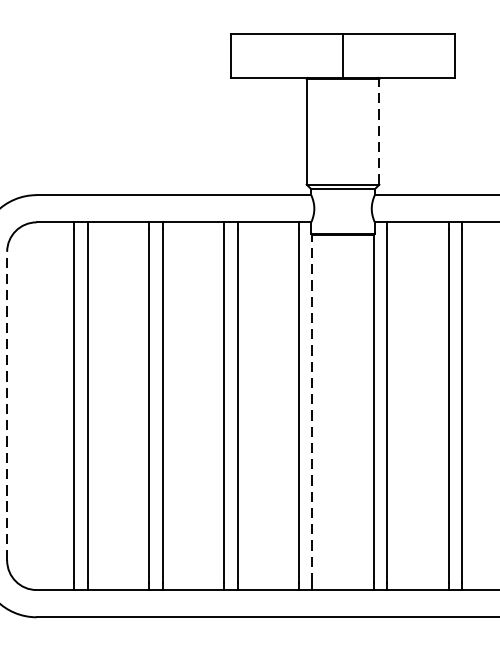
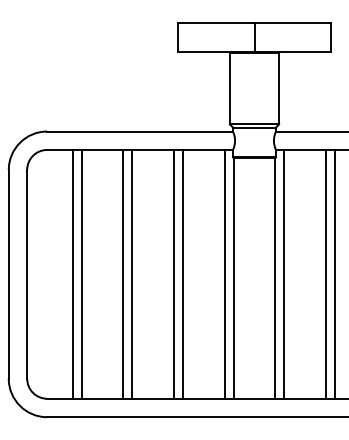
line: (380, 131) -> (279, 88), dashed -> solid
line: (7, 404) -> (27, 273), dashed -> solid
line: (312, 409) -> (233, 276), dashed -> solid

